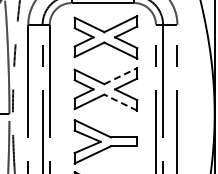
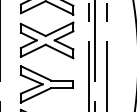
line: (121, 75) -> (60, 28), dashed -> solid
line: (120, 102) -> (59, 51), dashed -> solid

